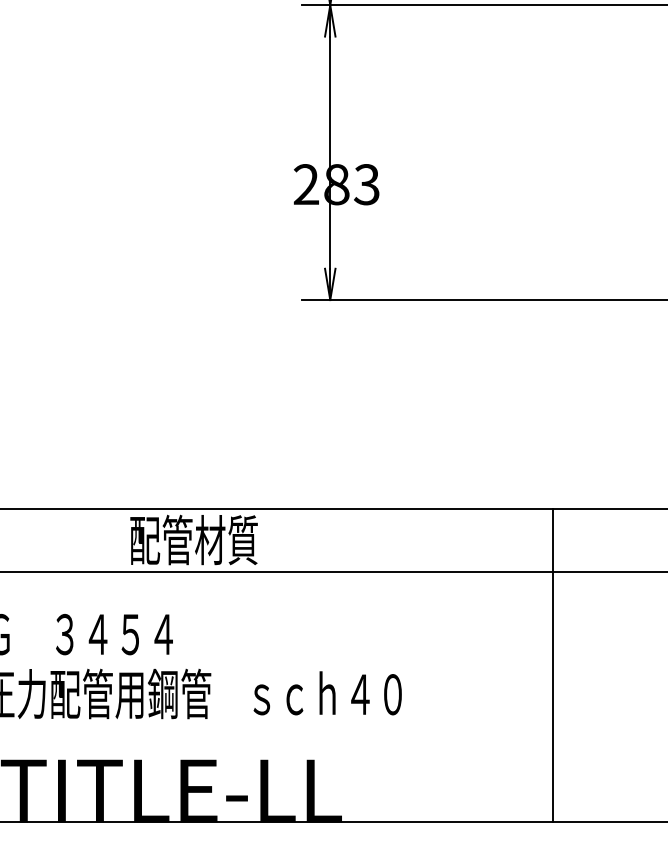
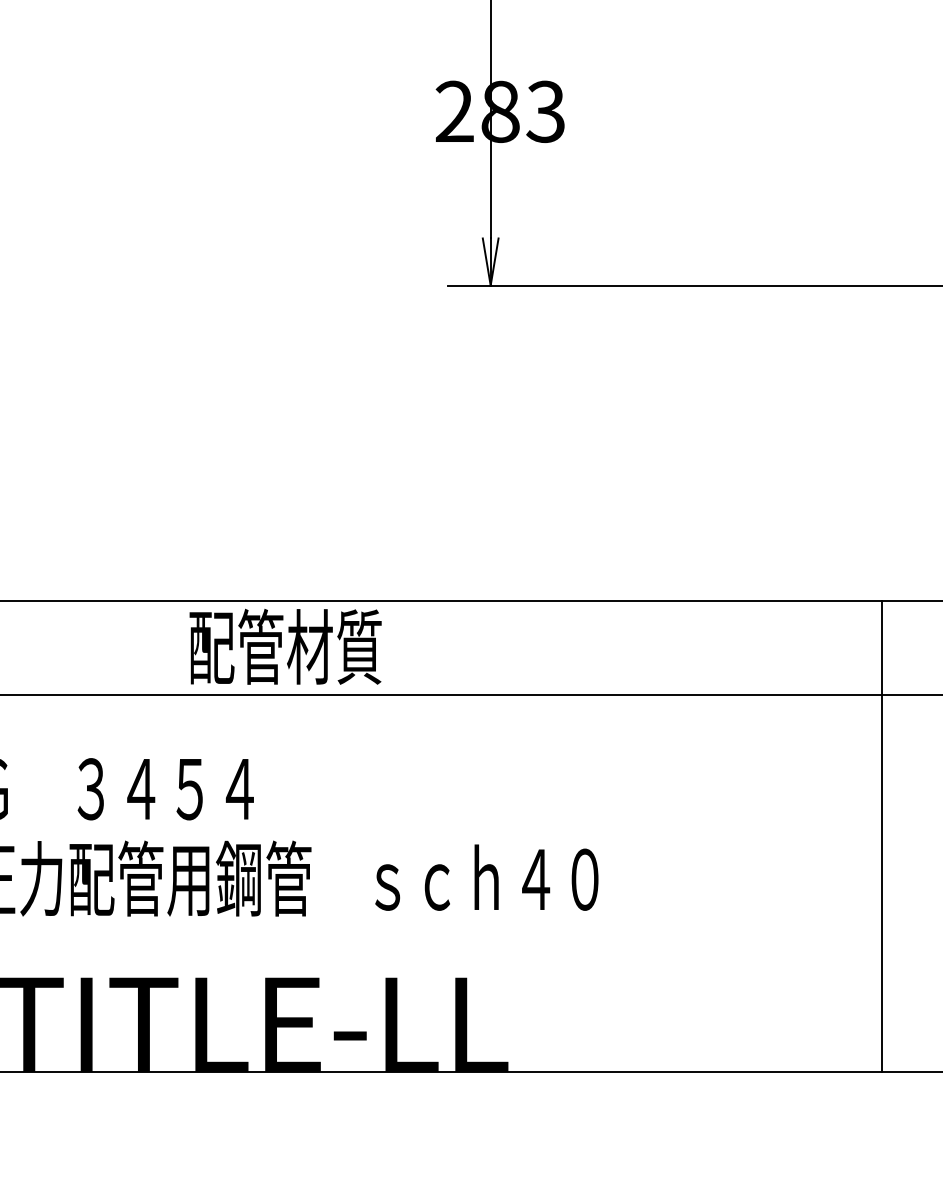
line: (552, 665) -> (880, 835), moved

